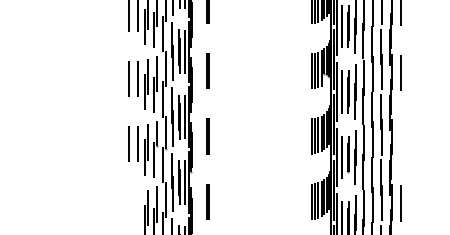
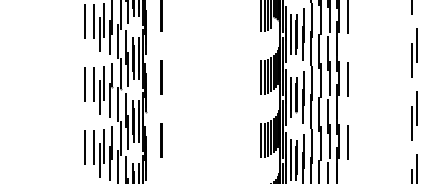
line: (401, 138) -> (347, 79), added
line: (128, 209) -> (84, 147), added
line: (138, 209) -> (94, 147), added

